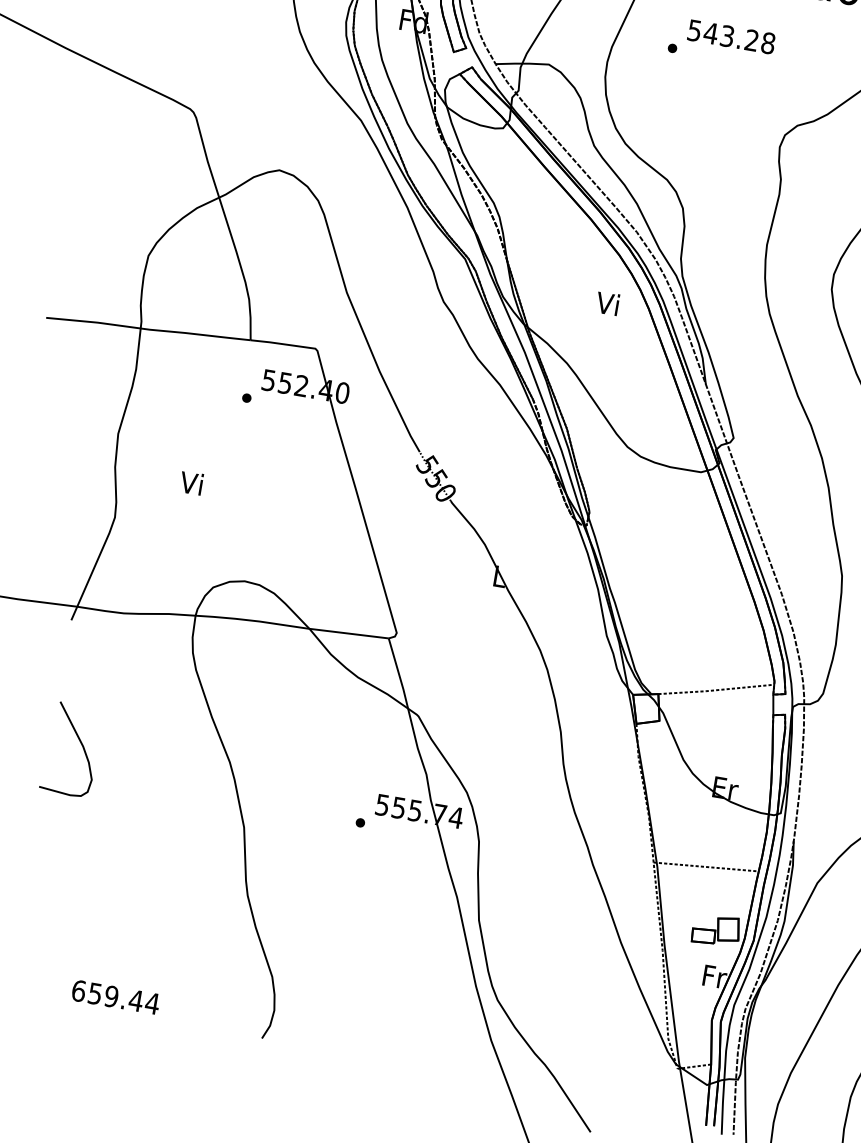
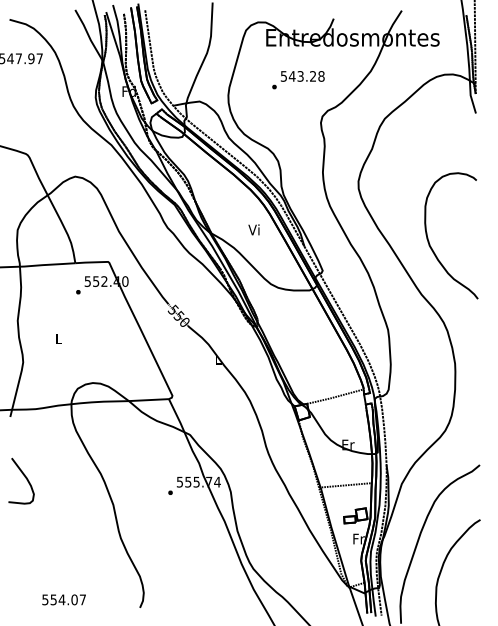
text: (721, 43) -> (298, 80), moved
text: (606, 302) -> (253, 229), moved
text: (190, 482) -> (57, 338), Vi -> L
text: (116, 996) -> (64, 599), 659.44 -> 554.07

